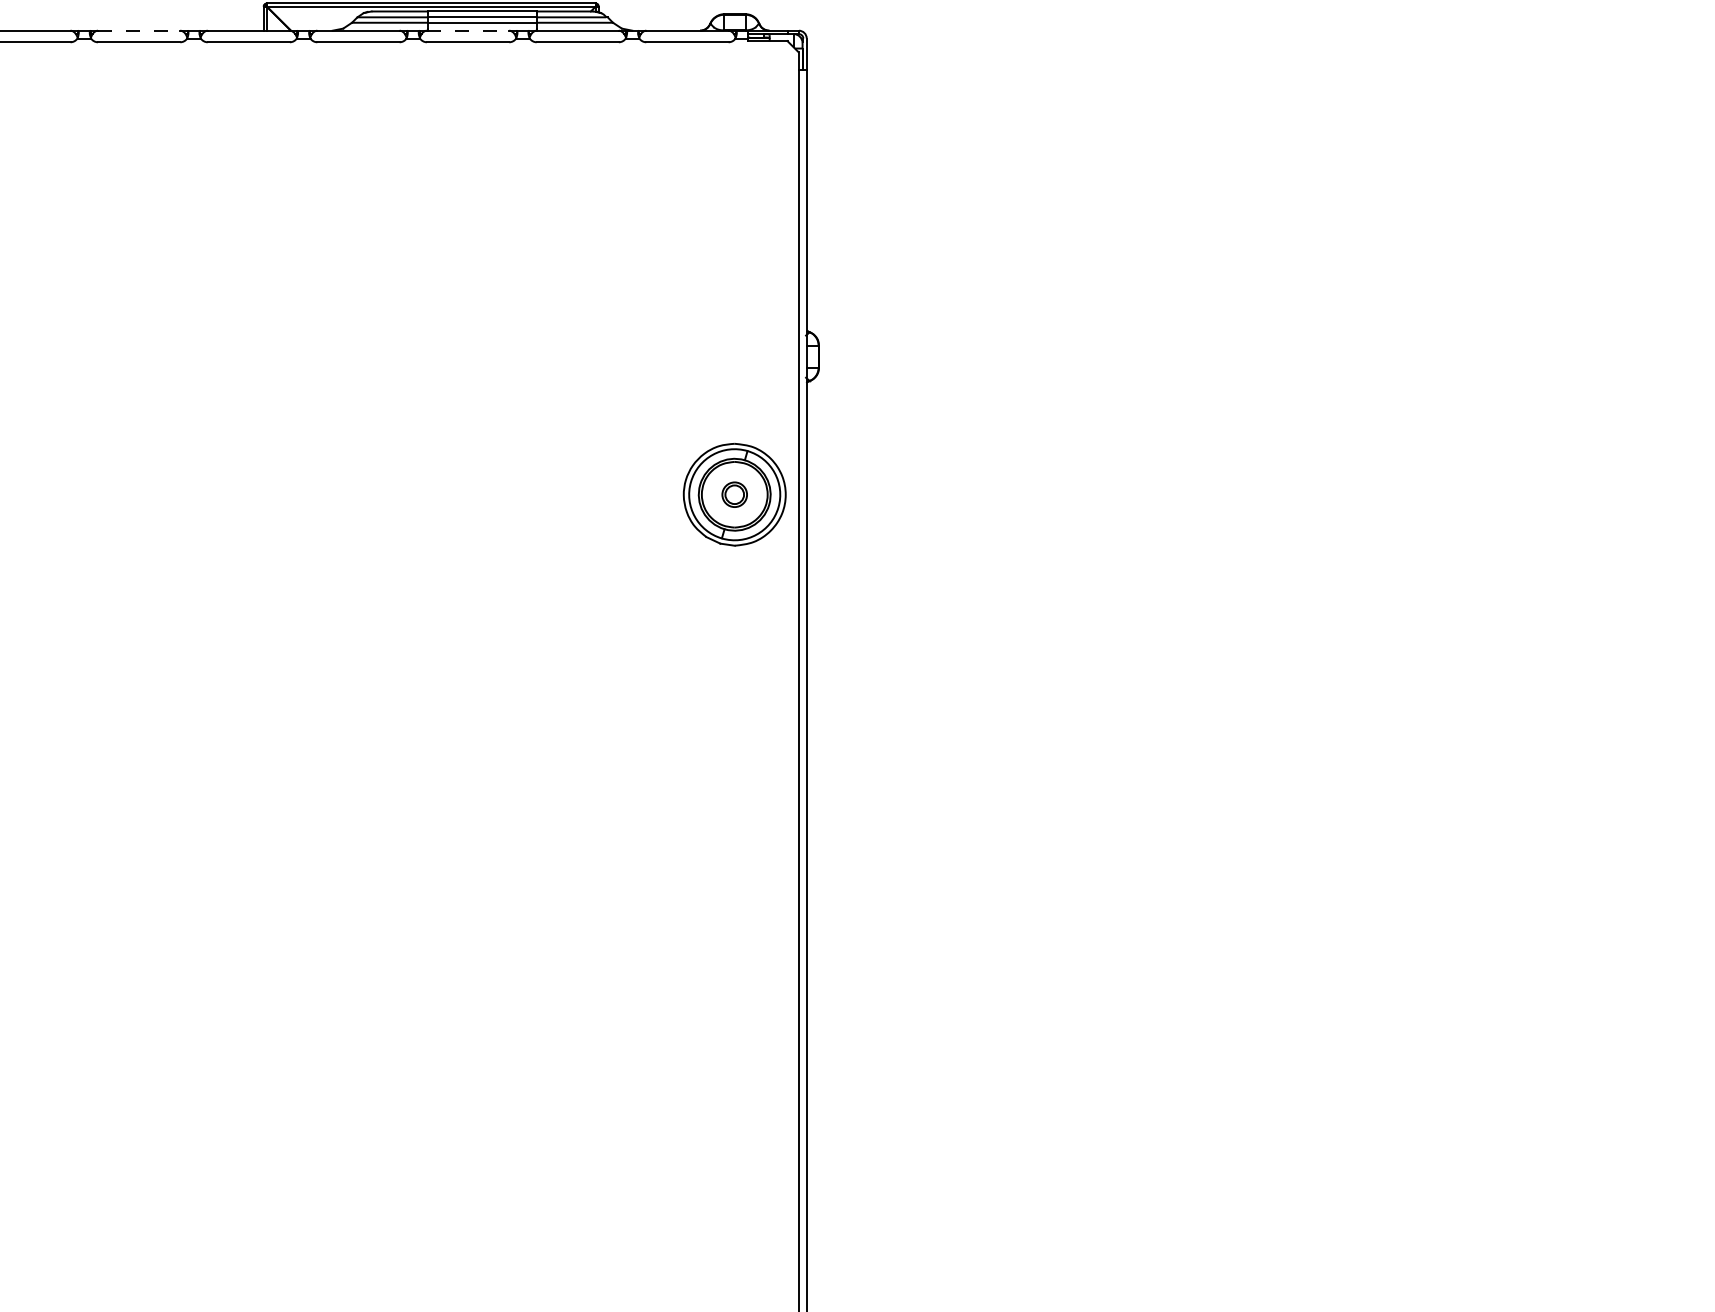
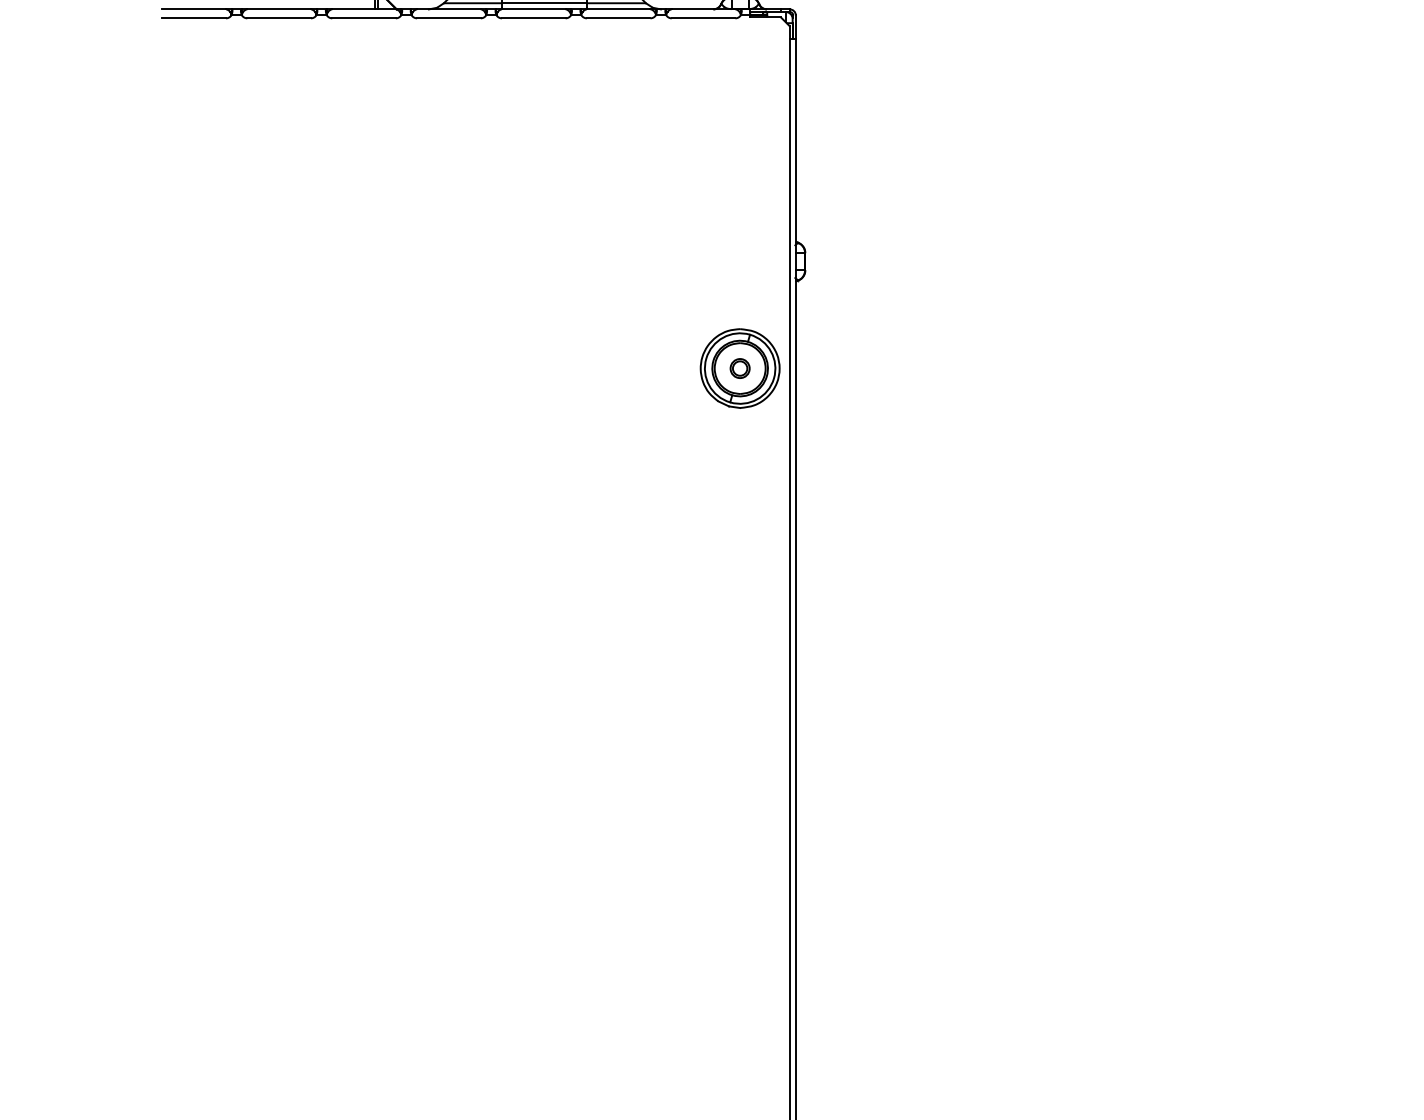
line: (139, 30) -> (279, 9), dashed -> solid
line: (467, 30) -> (533, 9), dashed -> solid

